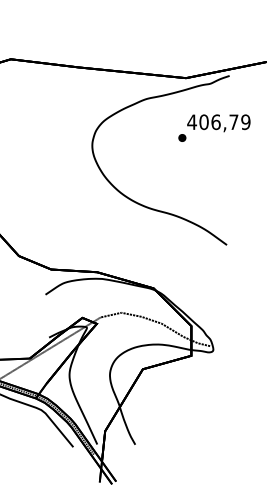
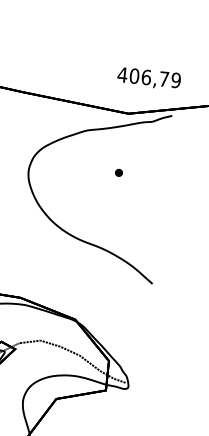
text: (218, 123) -> (148, 78), moved

